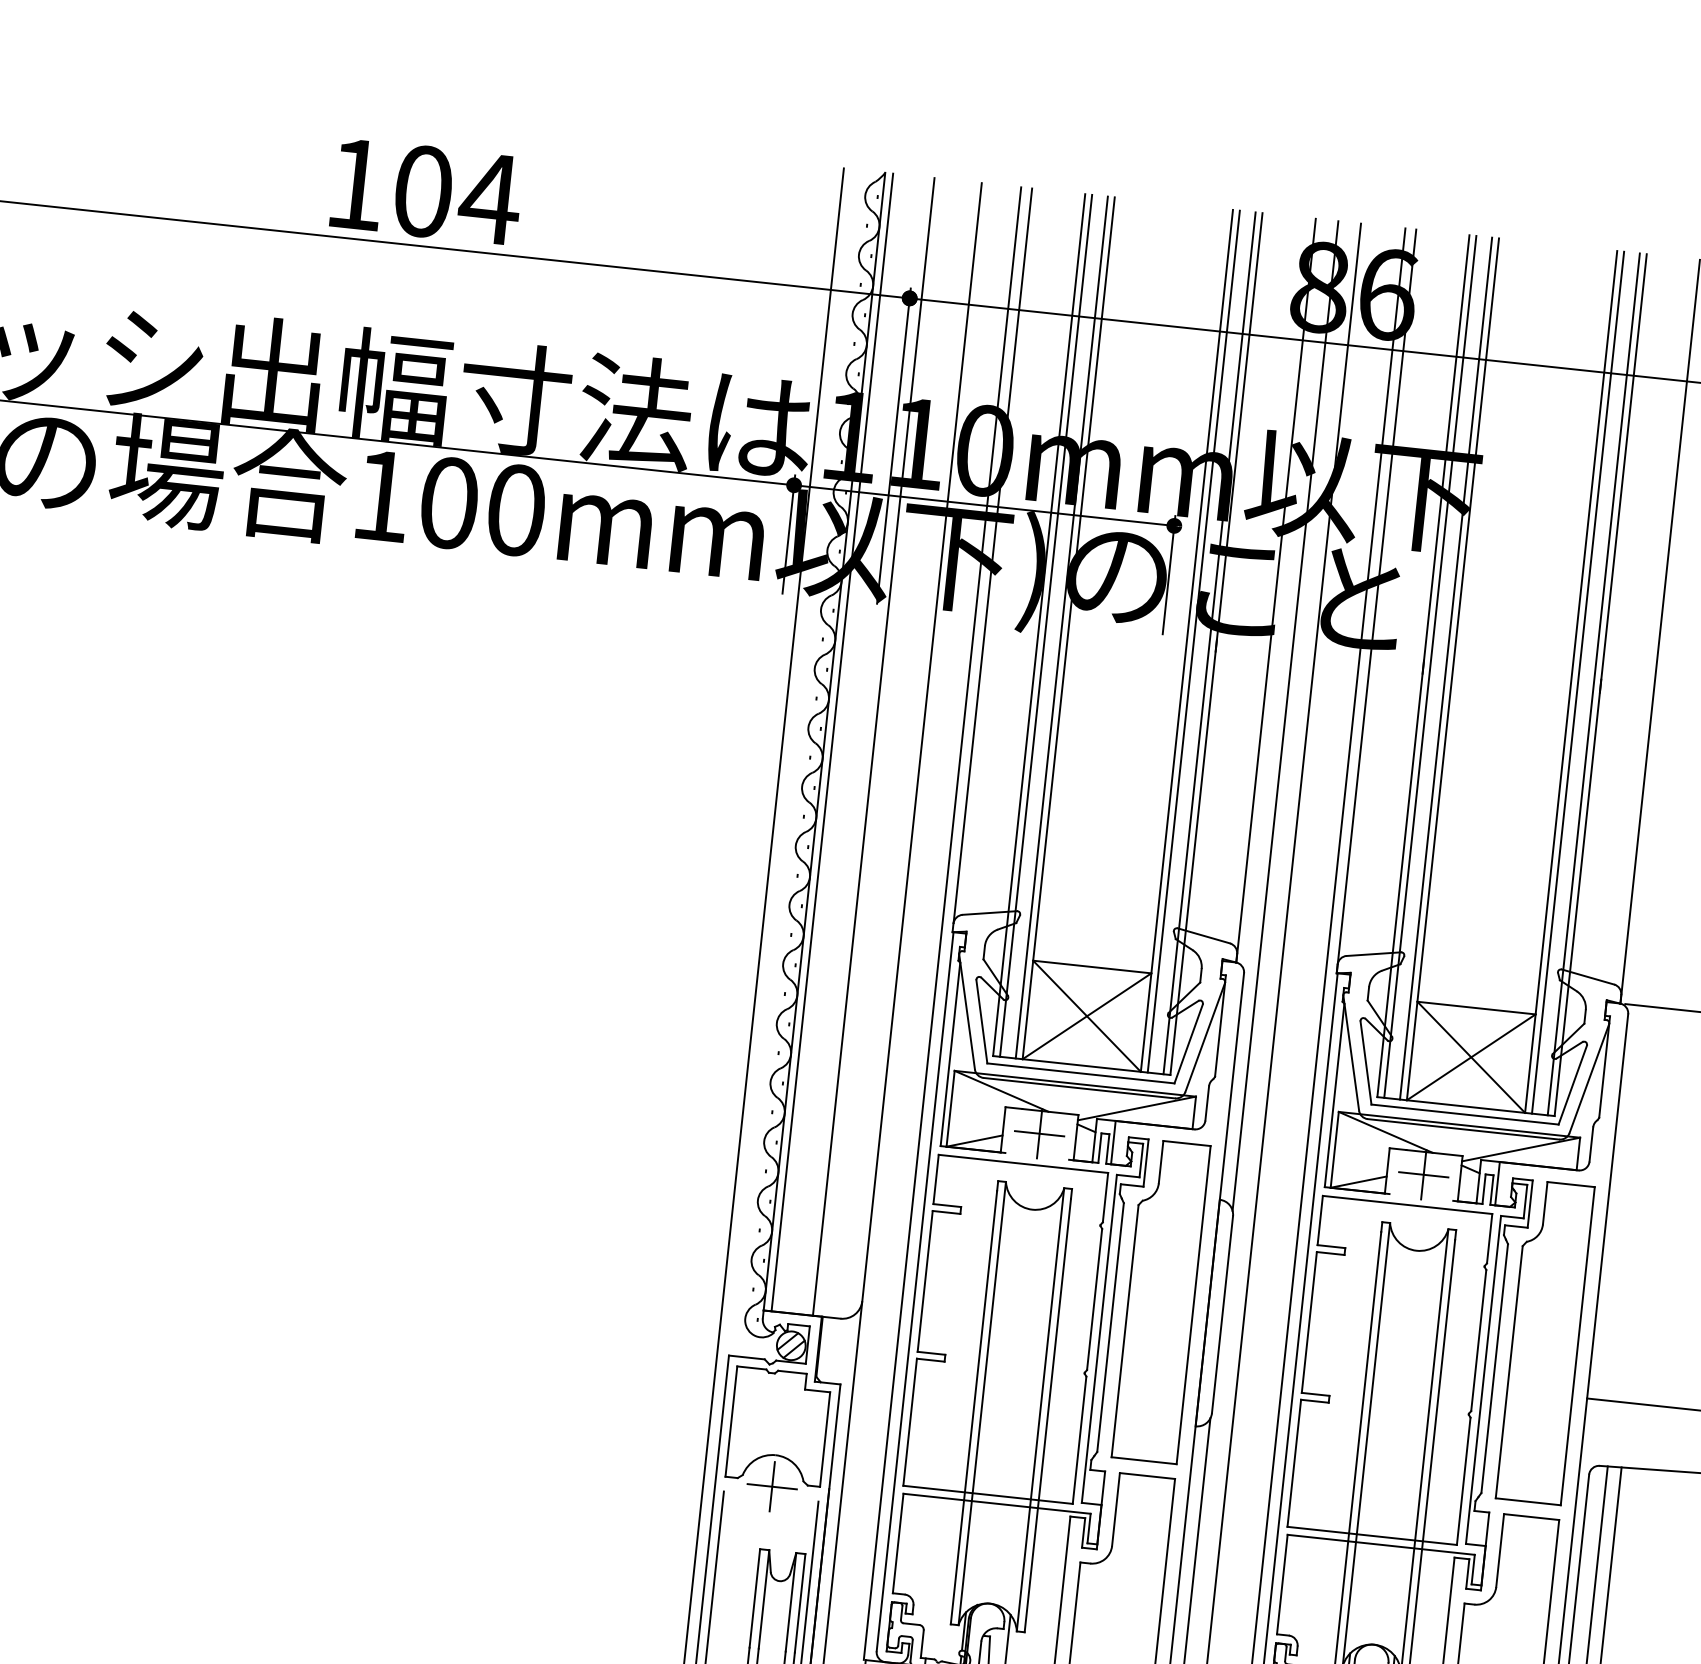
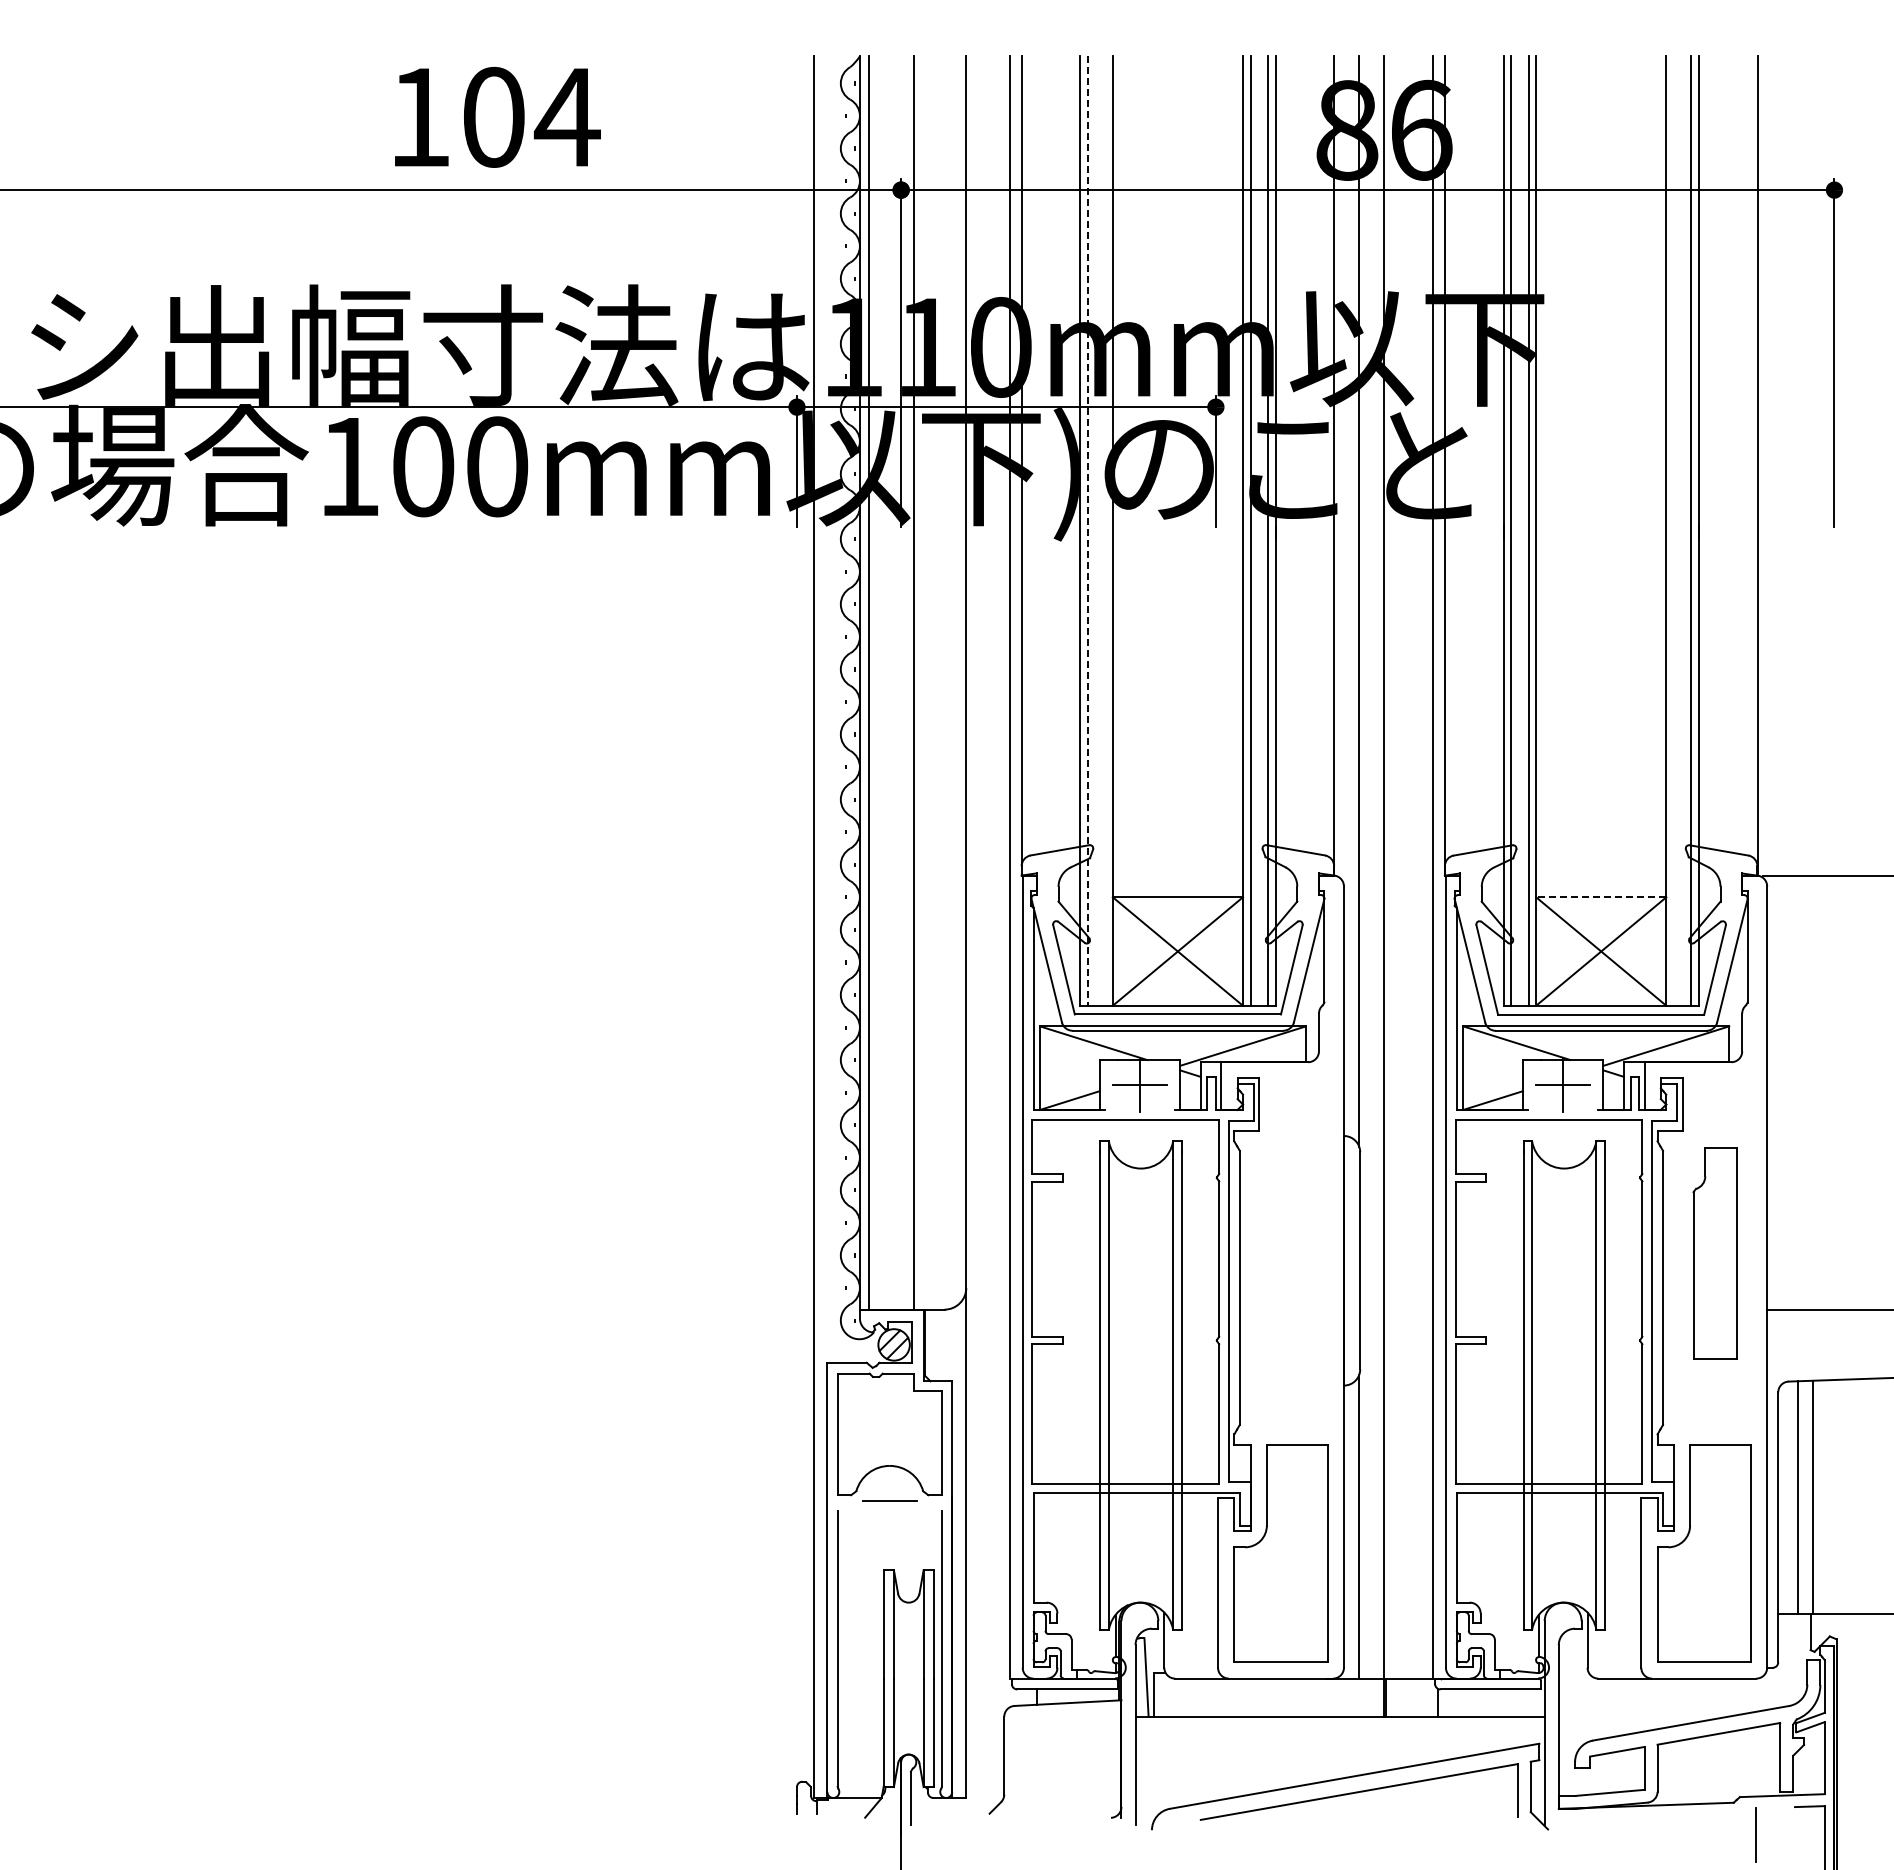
text: (426, 191) -> (497, 116), moved
line: (1045, 626) -> (1087, 531), solid -> dashed
line: (1062, 627) -> (1105, 530), removed
line: (1577, 682) -> (1673, 530), removed
line: (1475, 1008) -> (1600, 897), solid -> dashed
part: (1160, 1301) -> (1291, 1253), removed
part: (1544, 1342) -> (1714, 1253), size x0.6
line: (772, 1486) -> (889, 1500), removed

